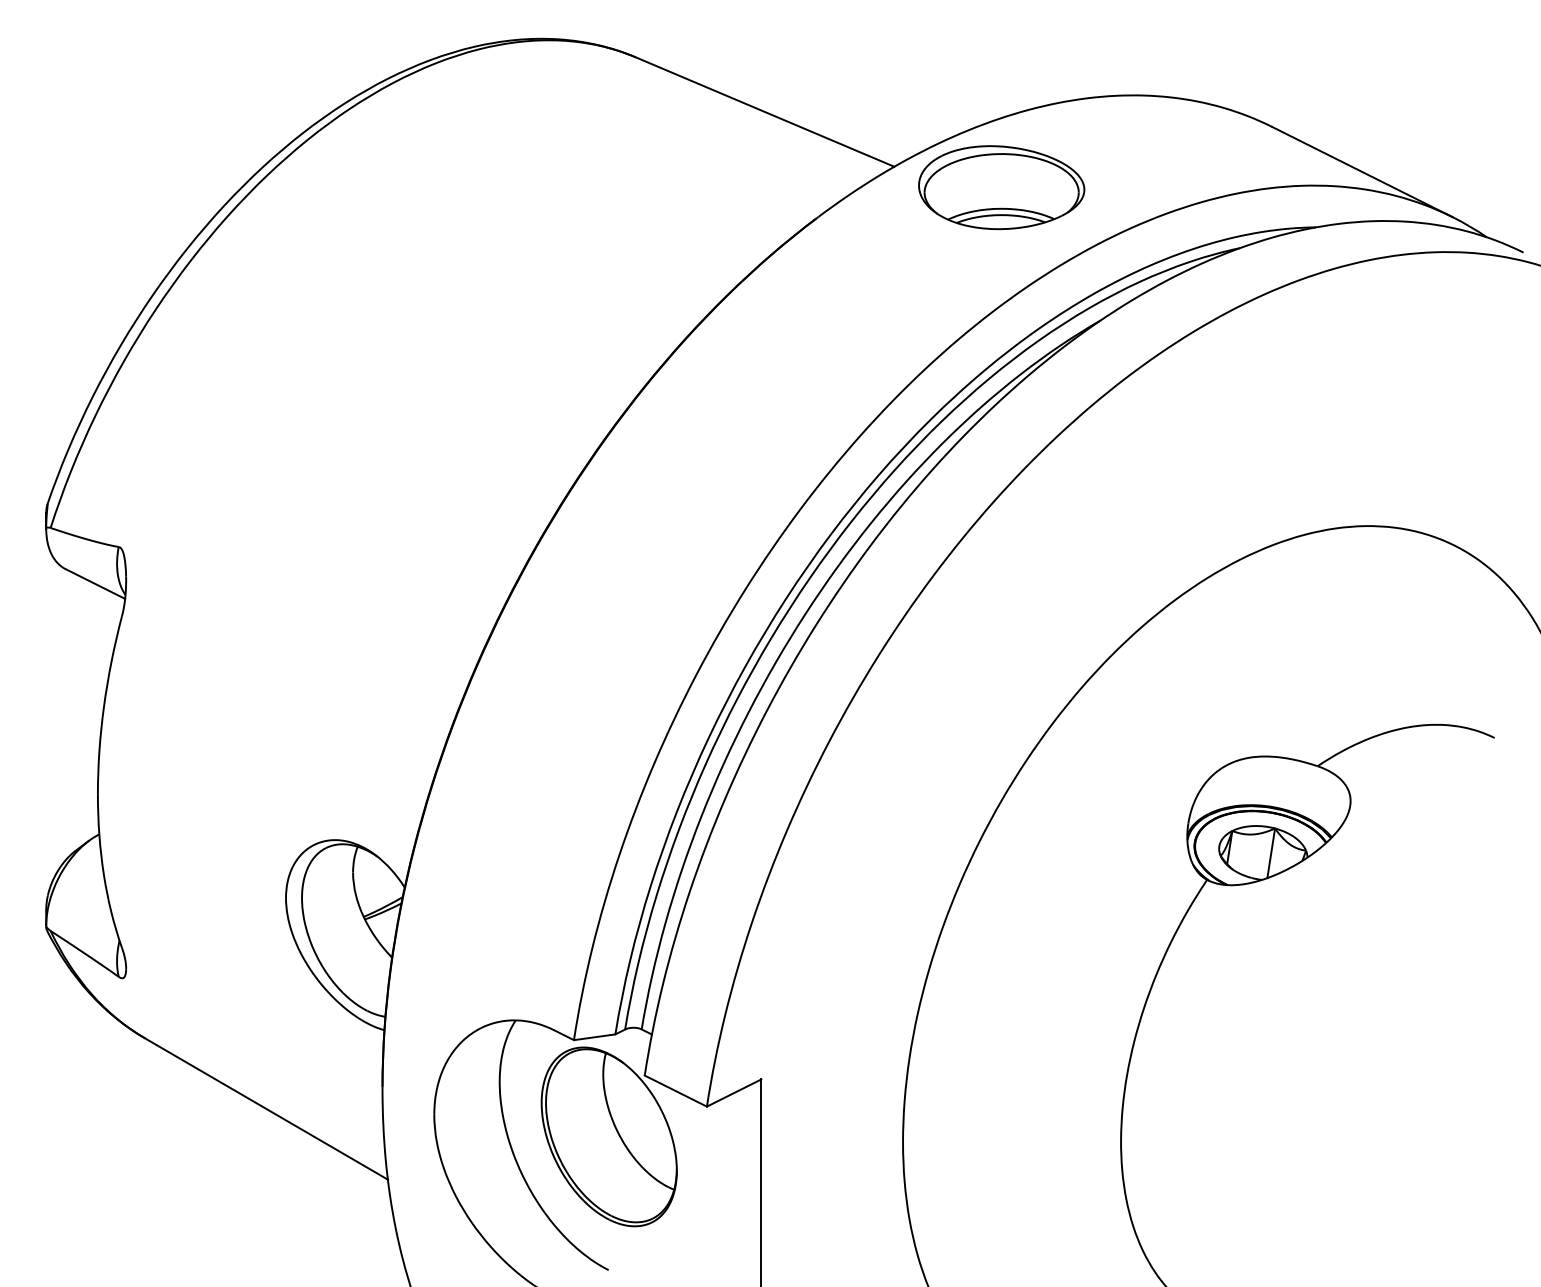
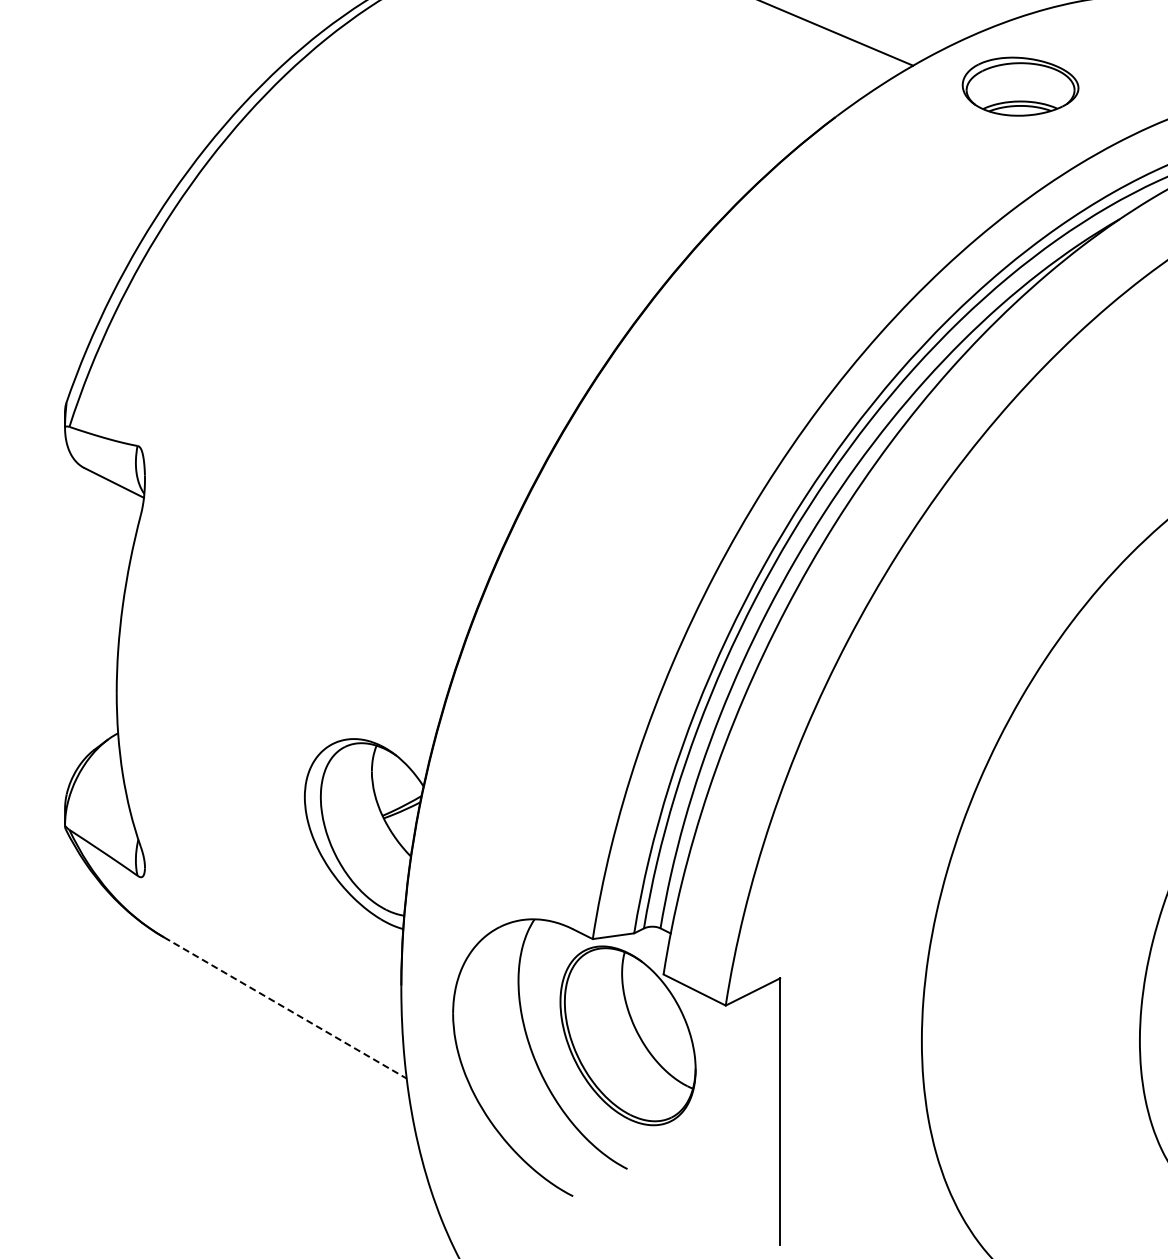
part: (1001, 187) -> (1020, 86), size x0.7
line: (266, 1109) -> (285, 1008), solid -> dashed

